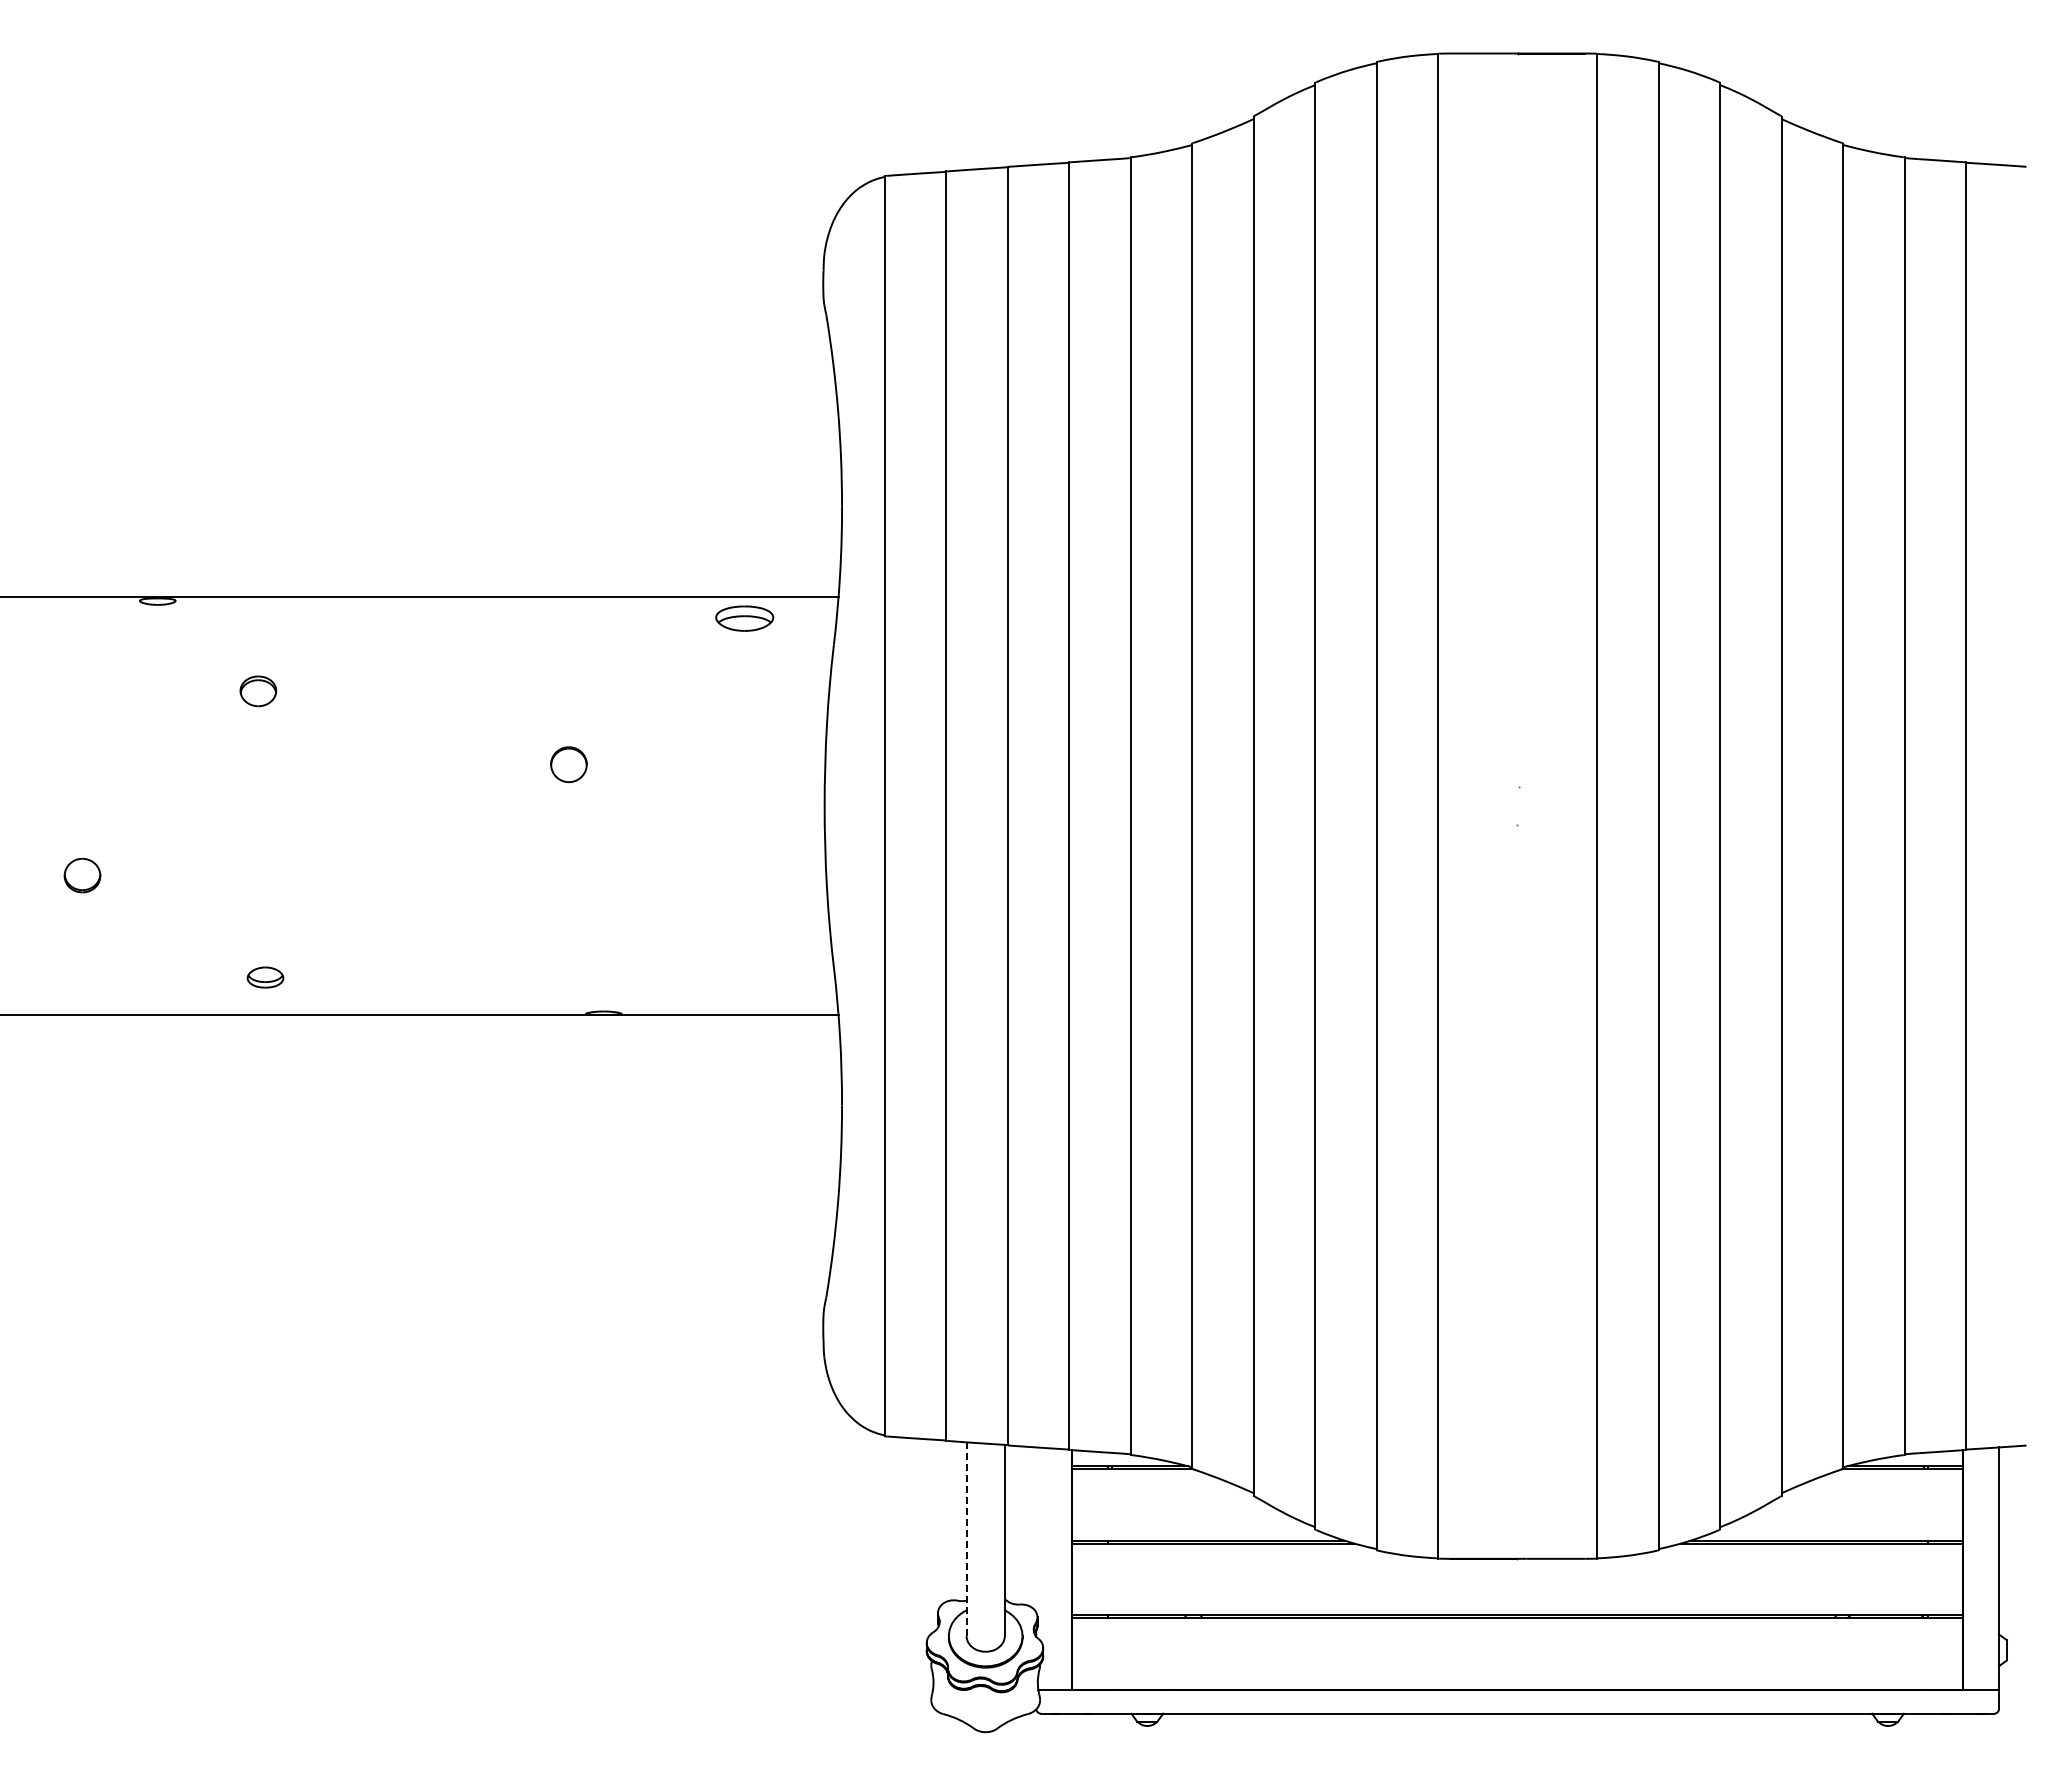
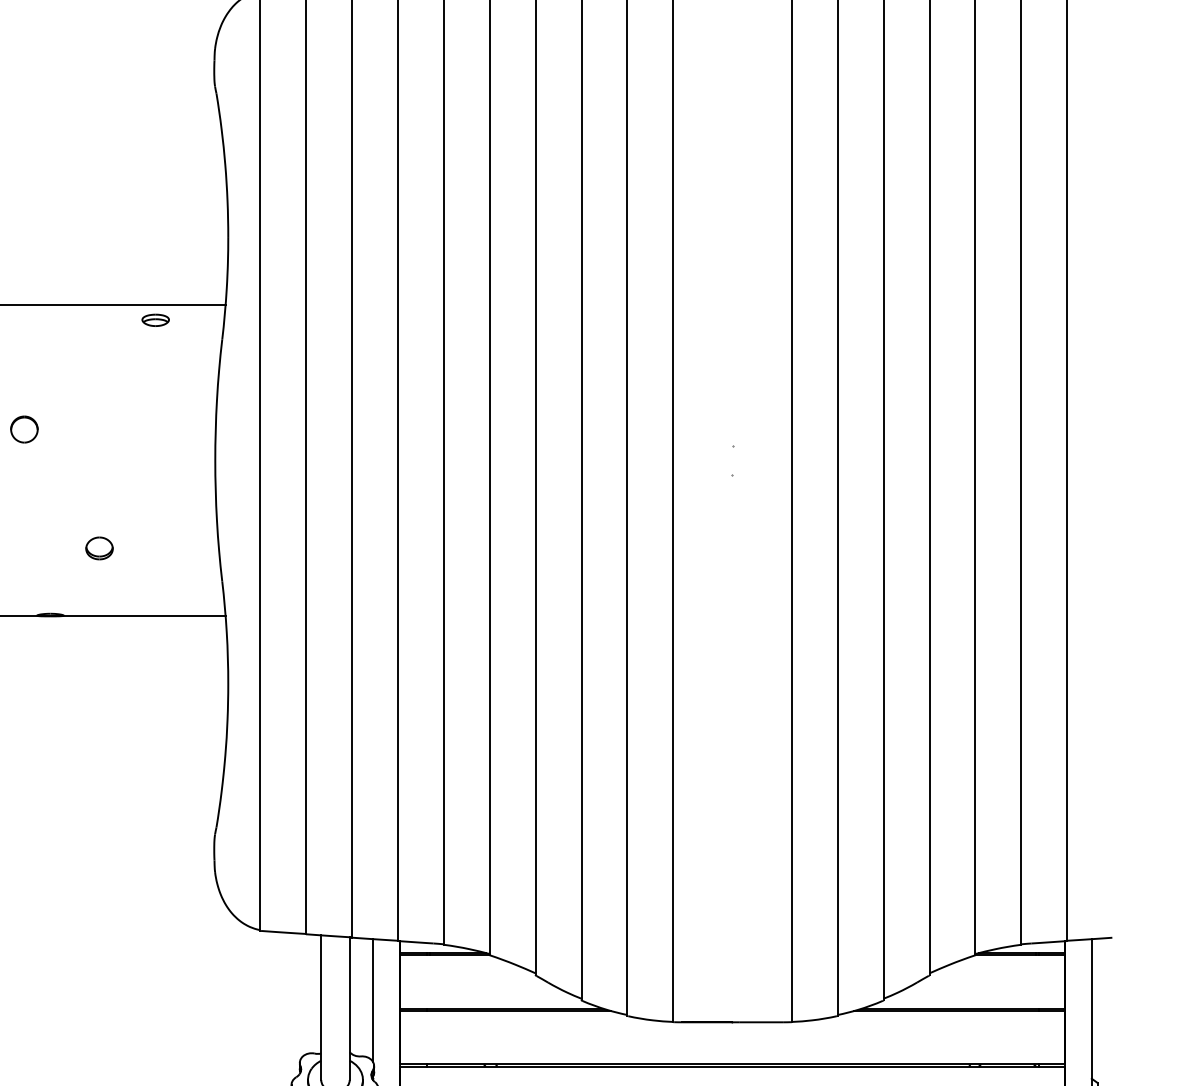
part: (744, 617) -> (155, 319), size x0.62
part: (669, 923) -> (99, 548), added
line: (1036, 1529) -> (373, 1000), added
line: (966, 1539) -> (321, 1007), dashed -> solid

